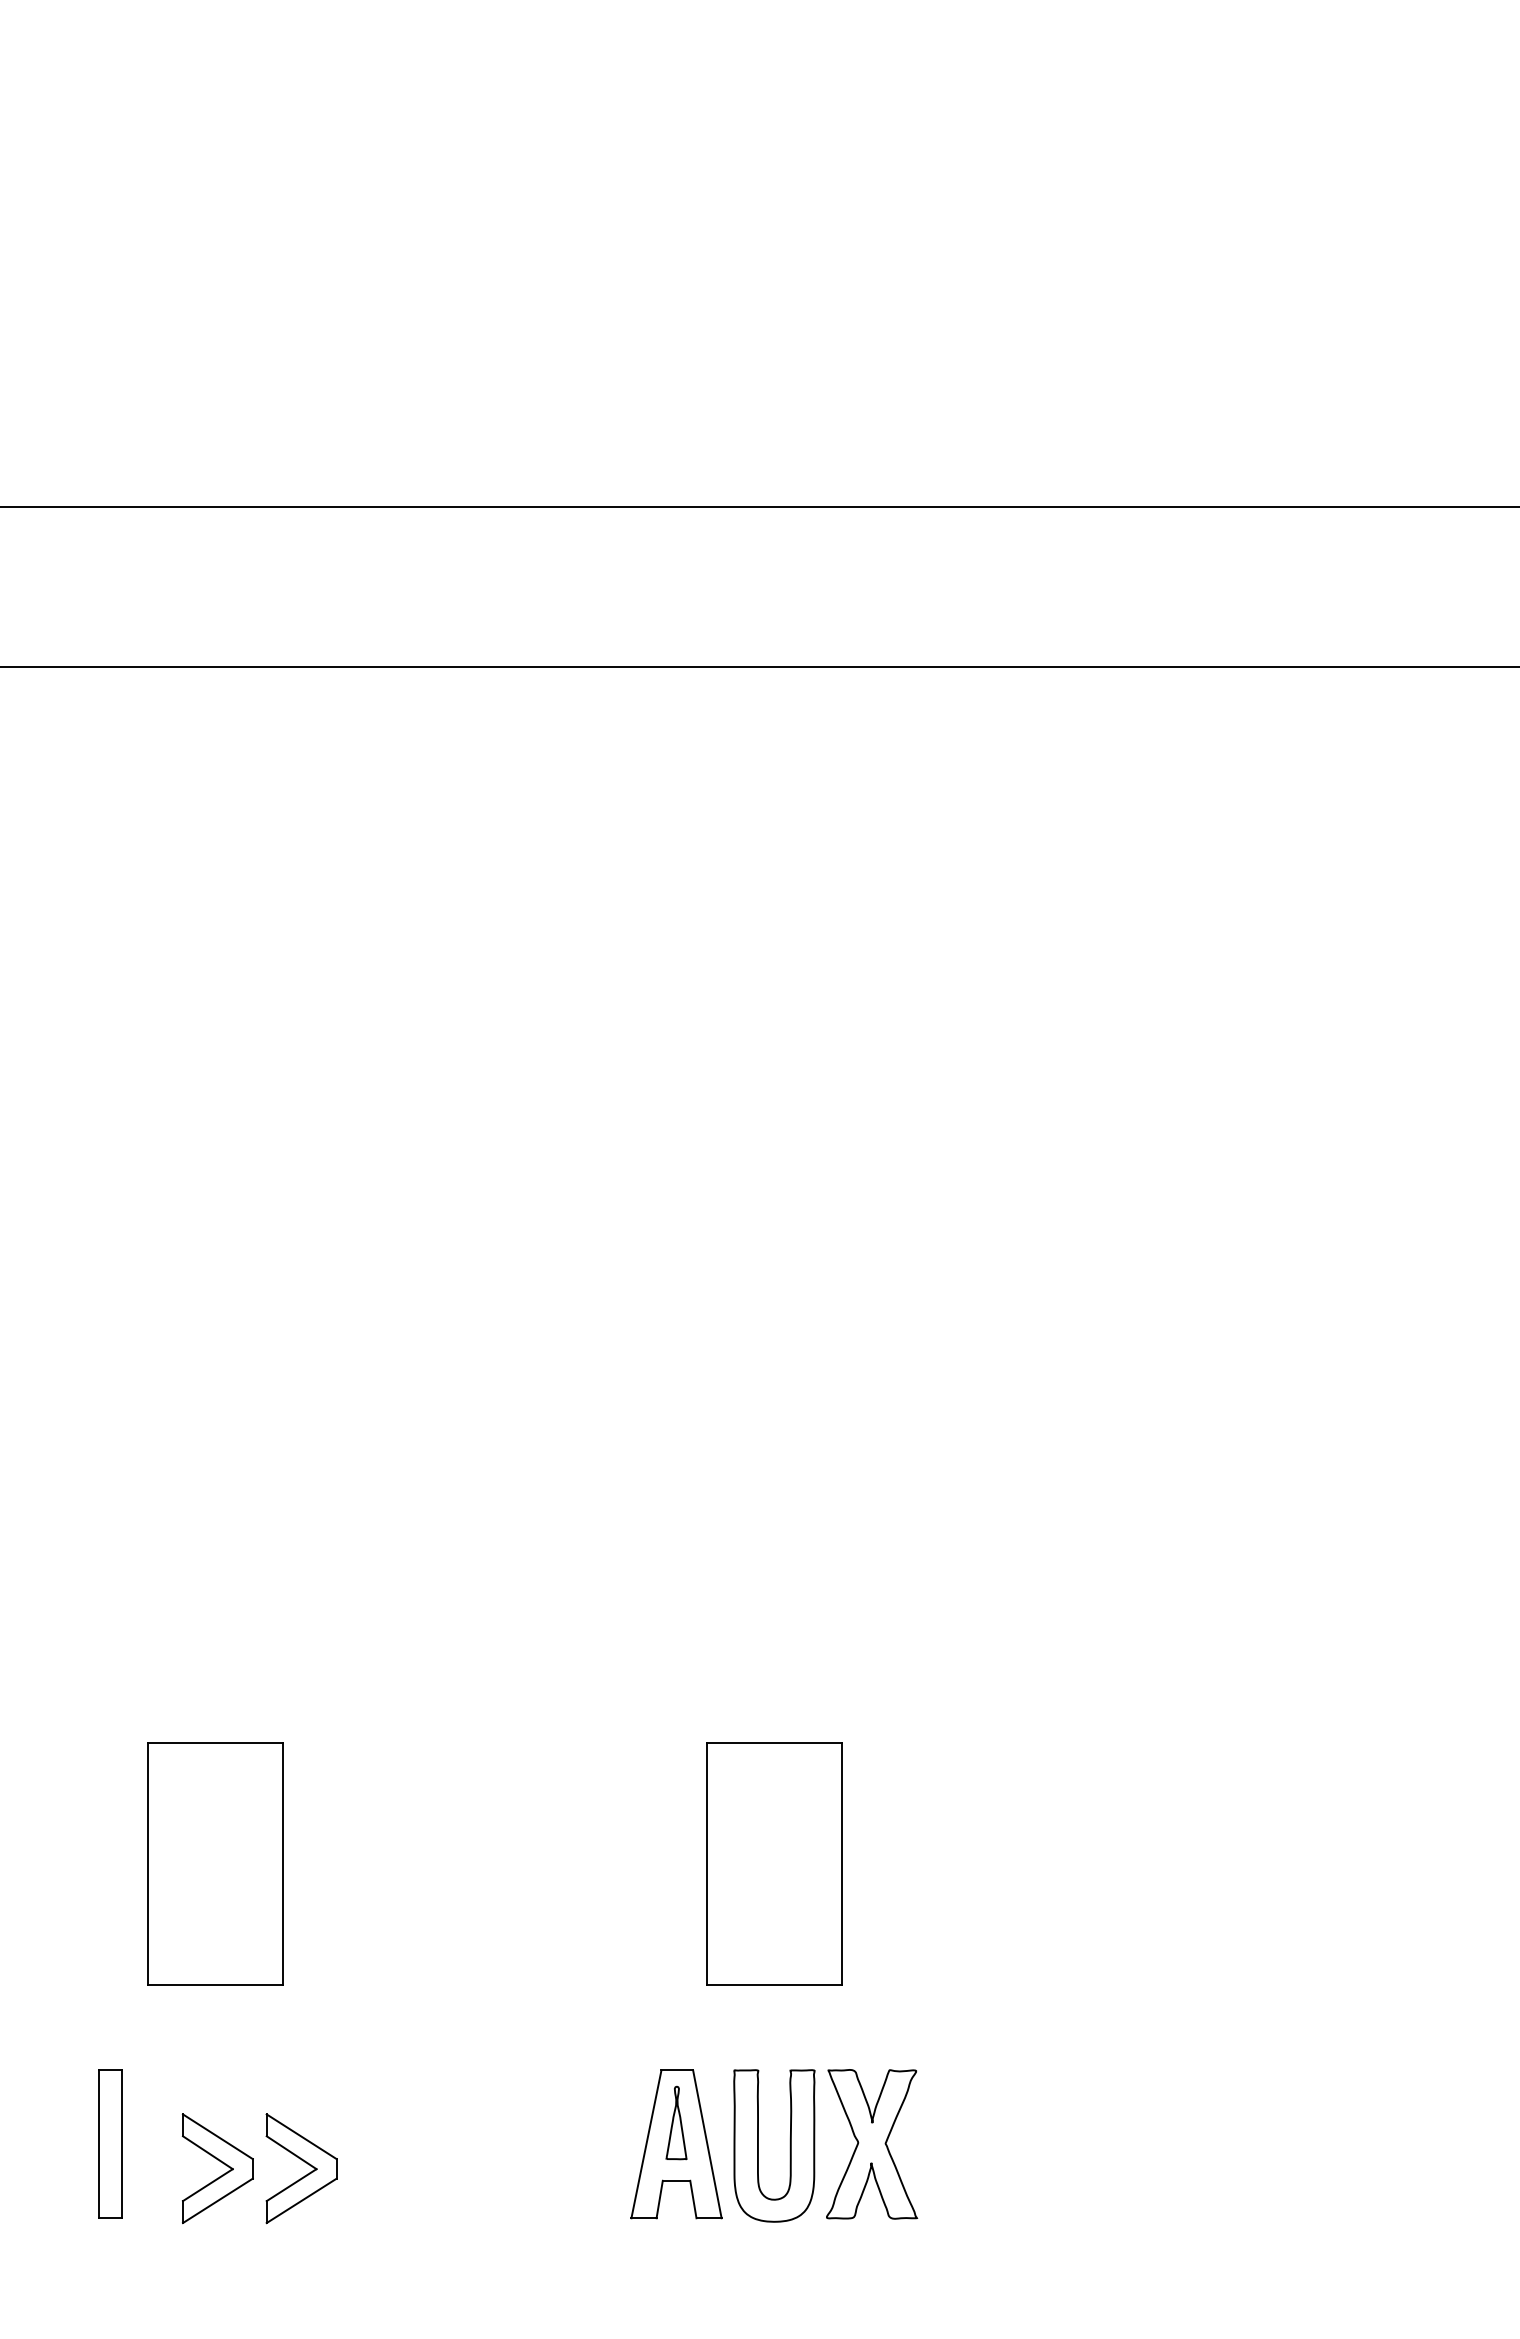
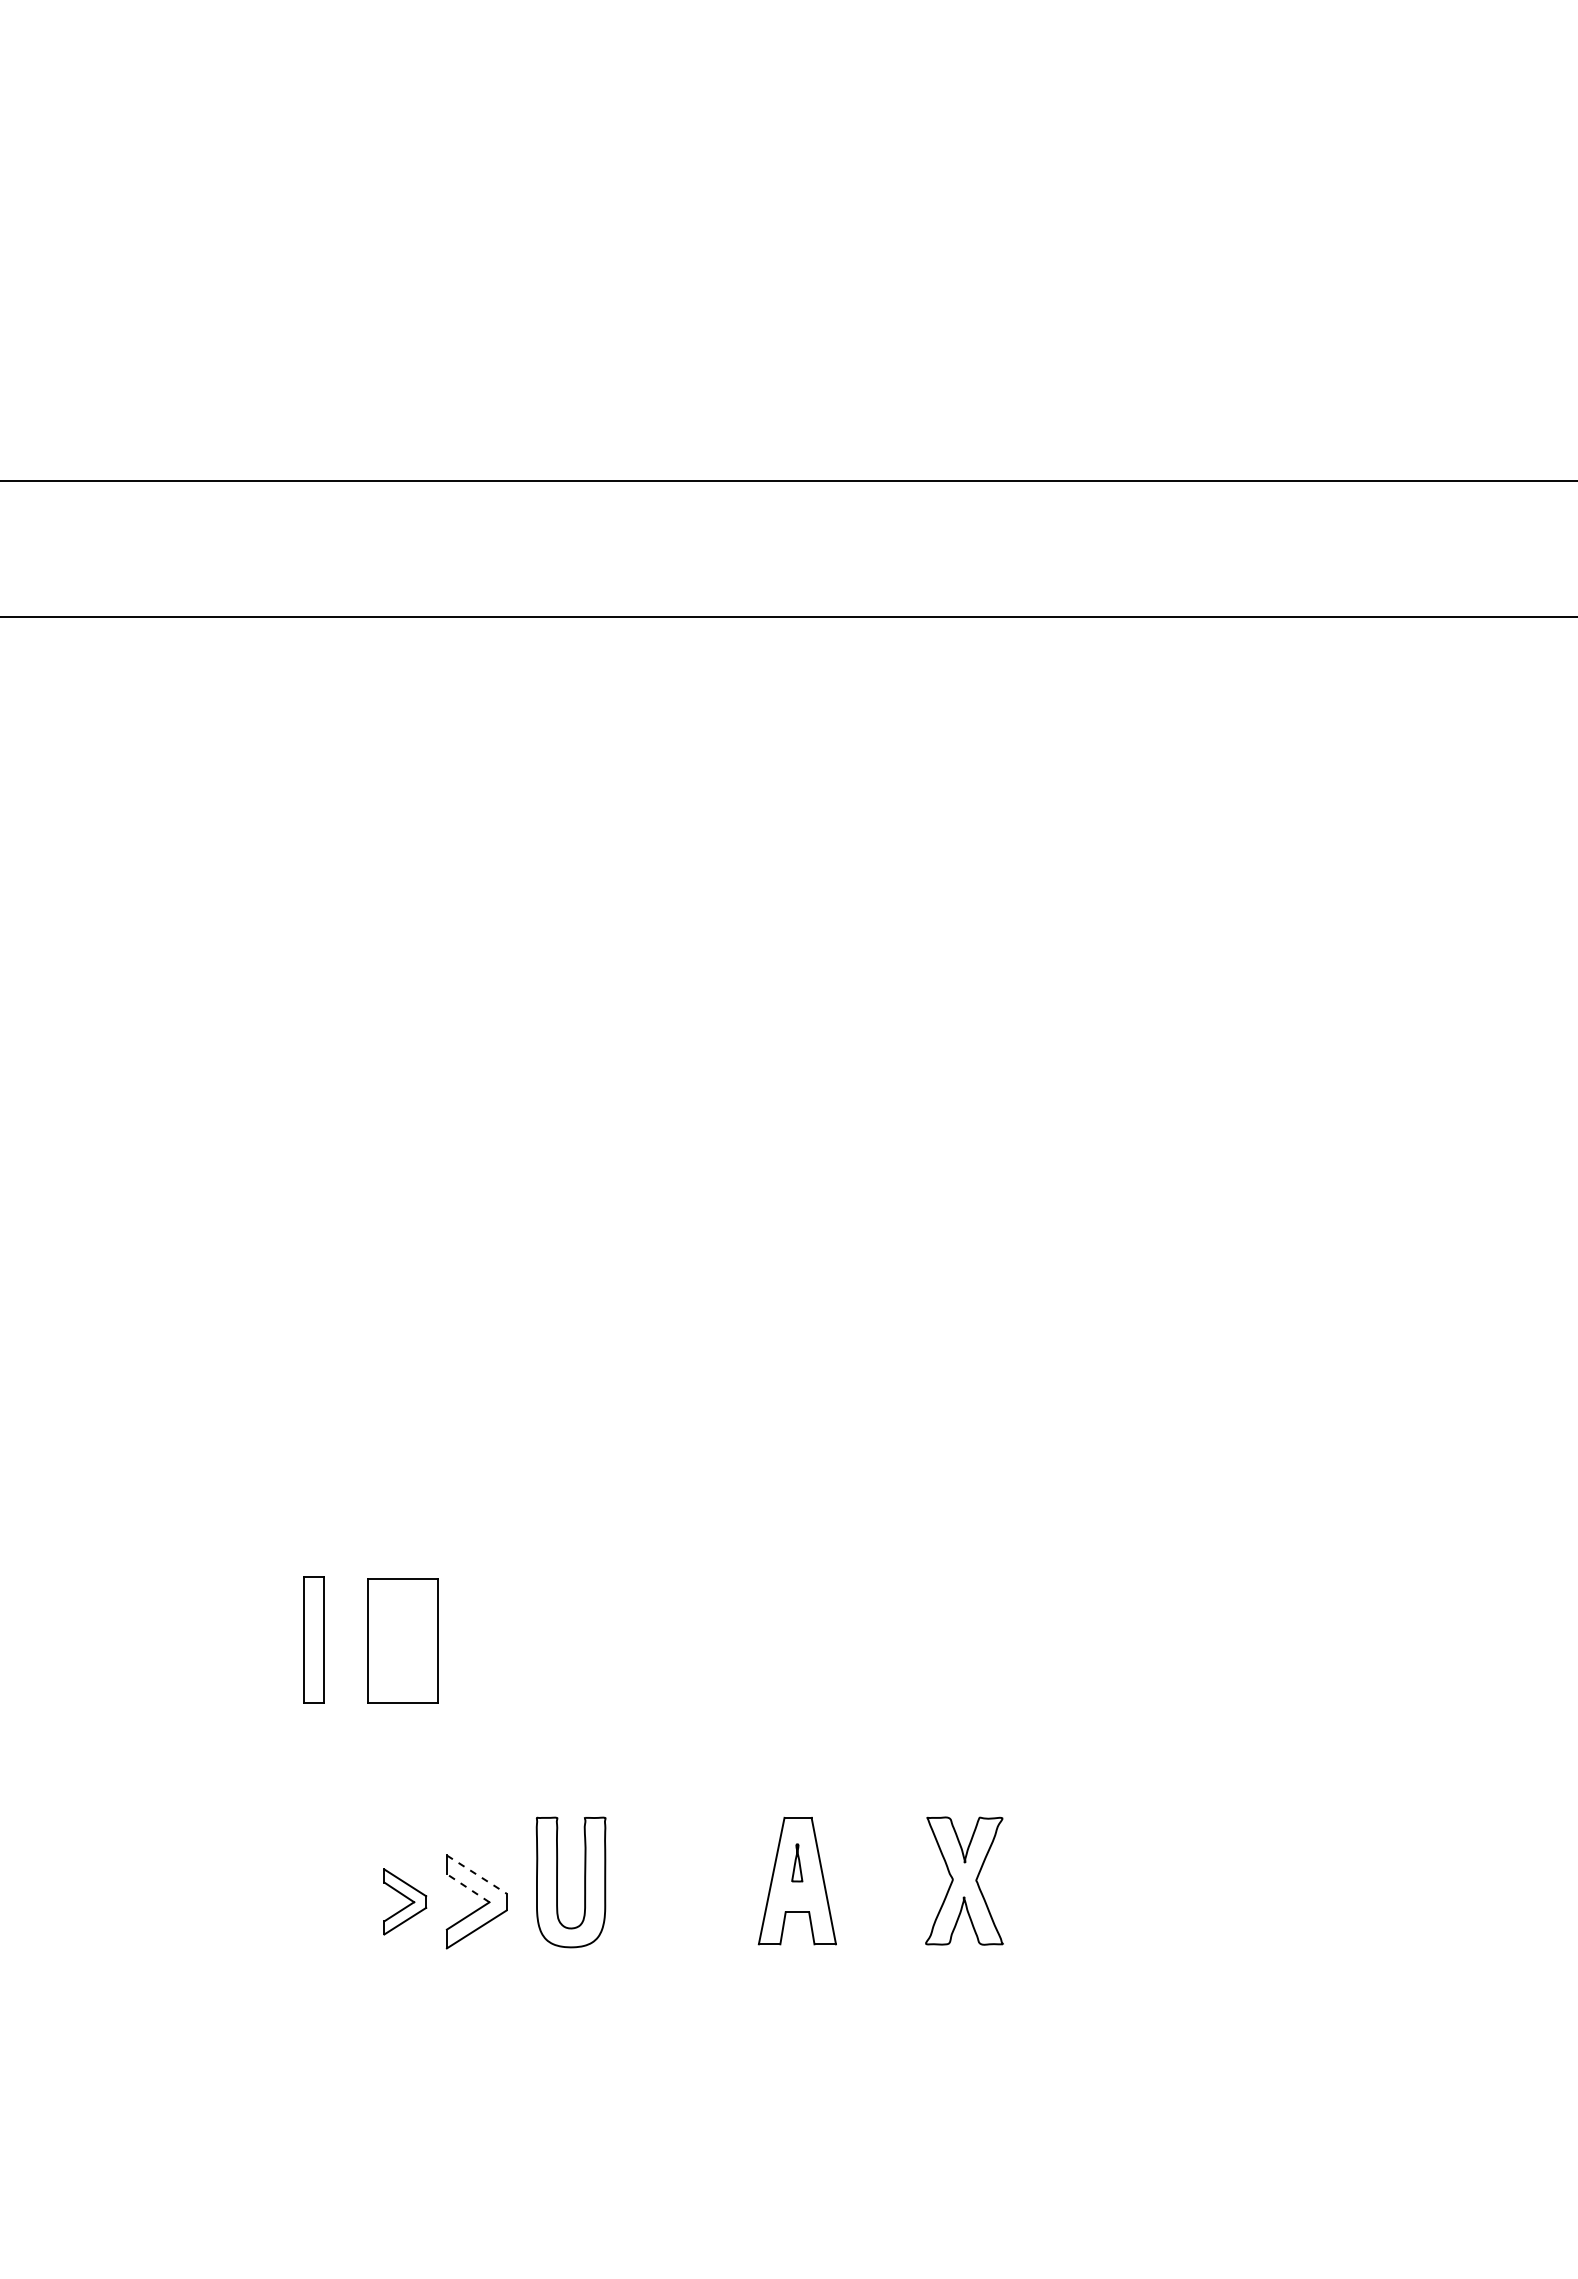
part: (214, 1864) -> (402, 1641), size x0.6
part: (773, 1864) -> (880, 1641), removed
part: (675, 2122) -> (796, 1862), size x0.6
line: (302, 2136) -> (477, 1874), solid -> dashed
part: (110, 2143) -> (313, 1639), moved
part: (758, 2145) -> (557, 1882), moved
line: (291, 2152) -> (468, 1888), solid -> dashed
part: (218, 2168) -> (405, 1901), size x0.7

